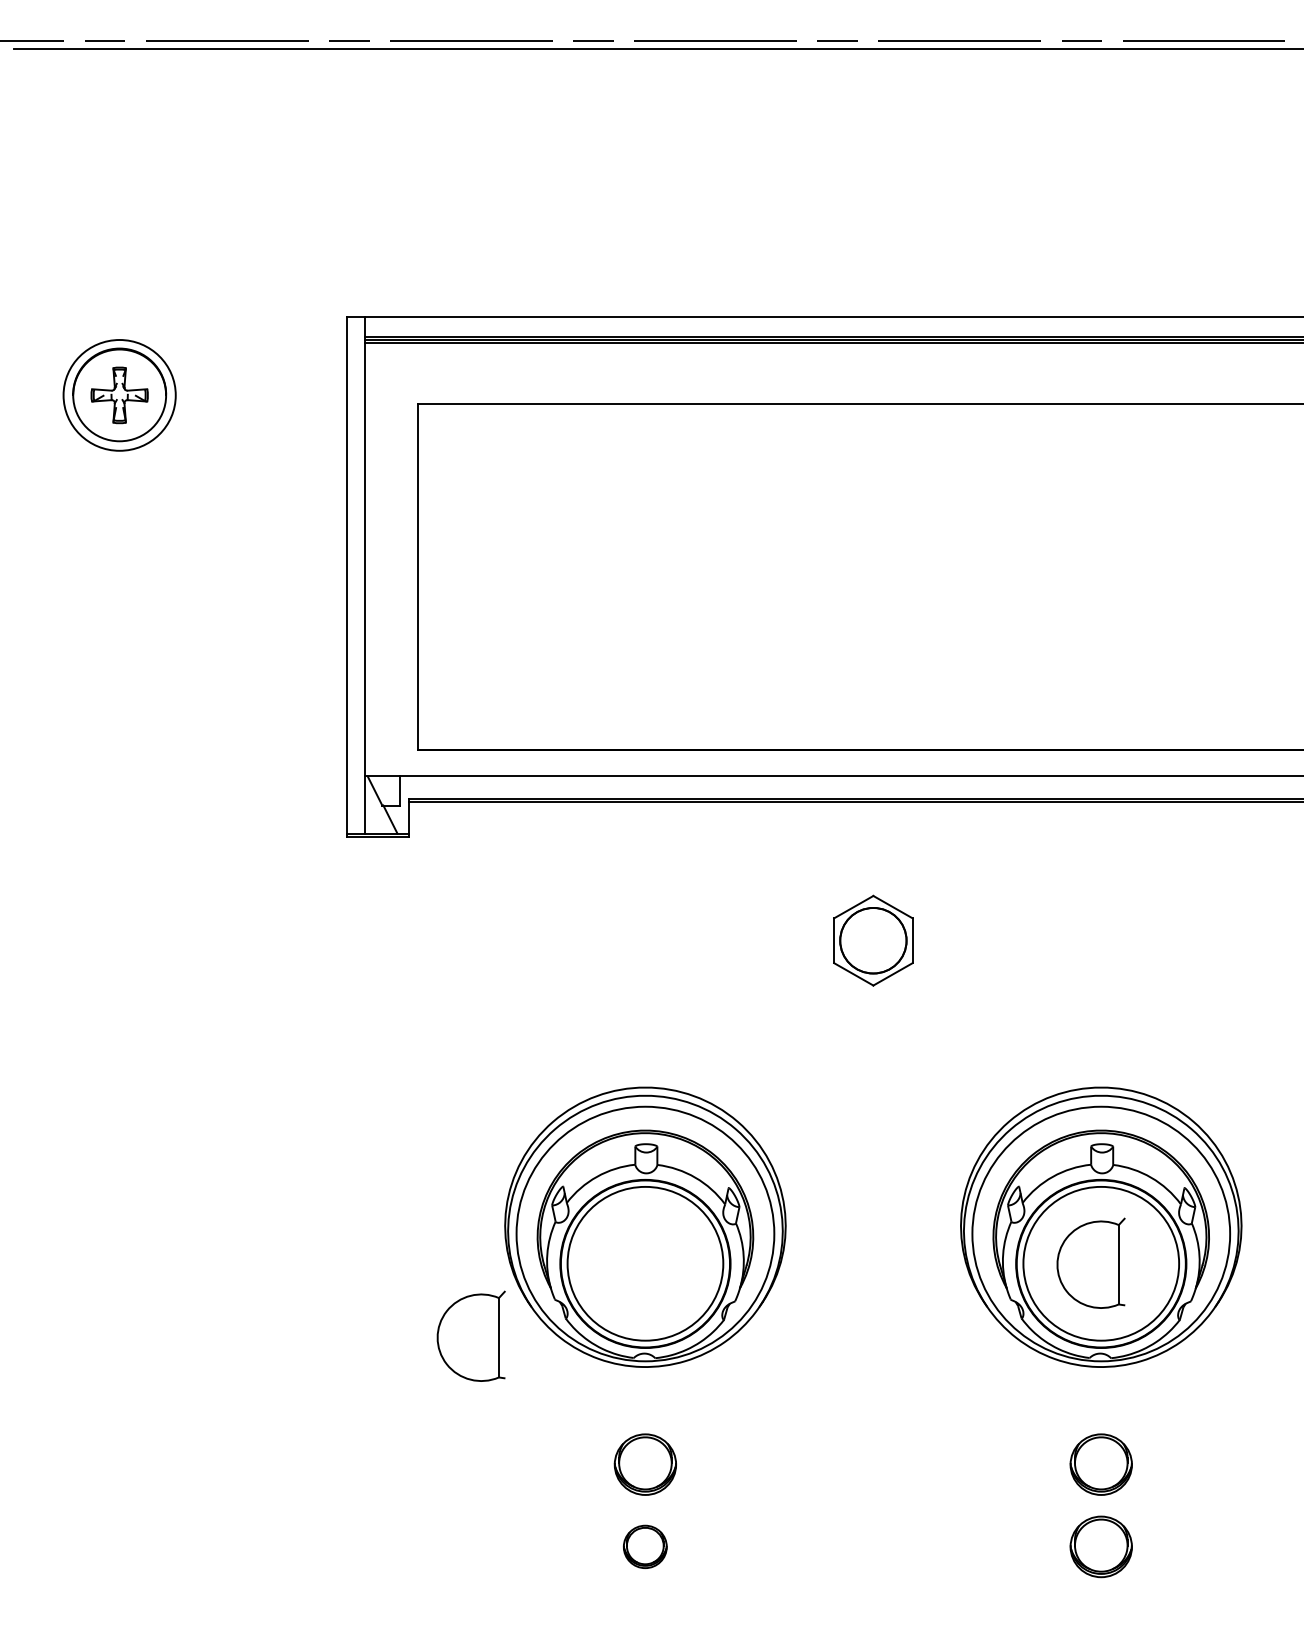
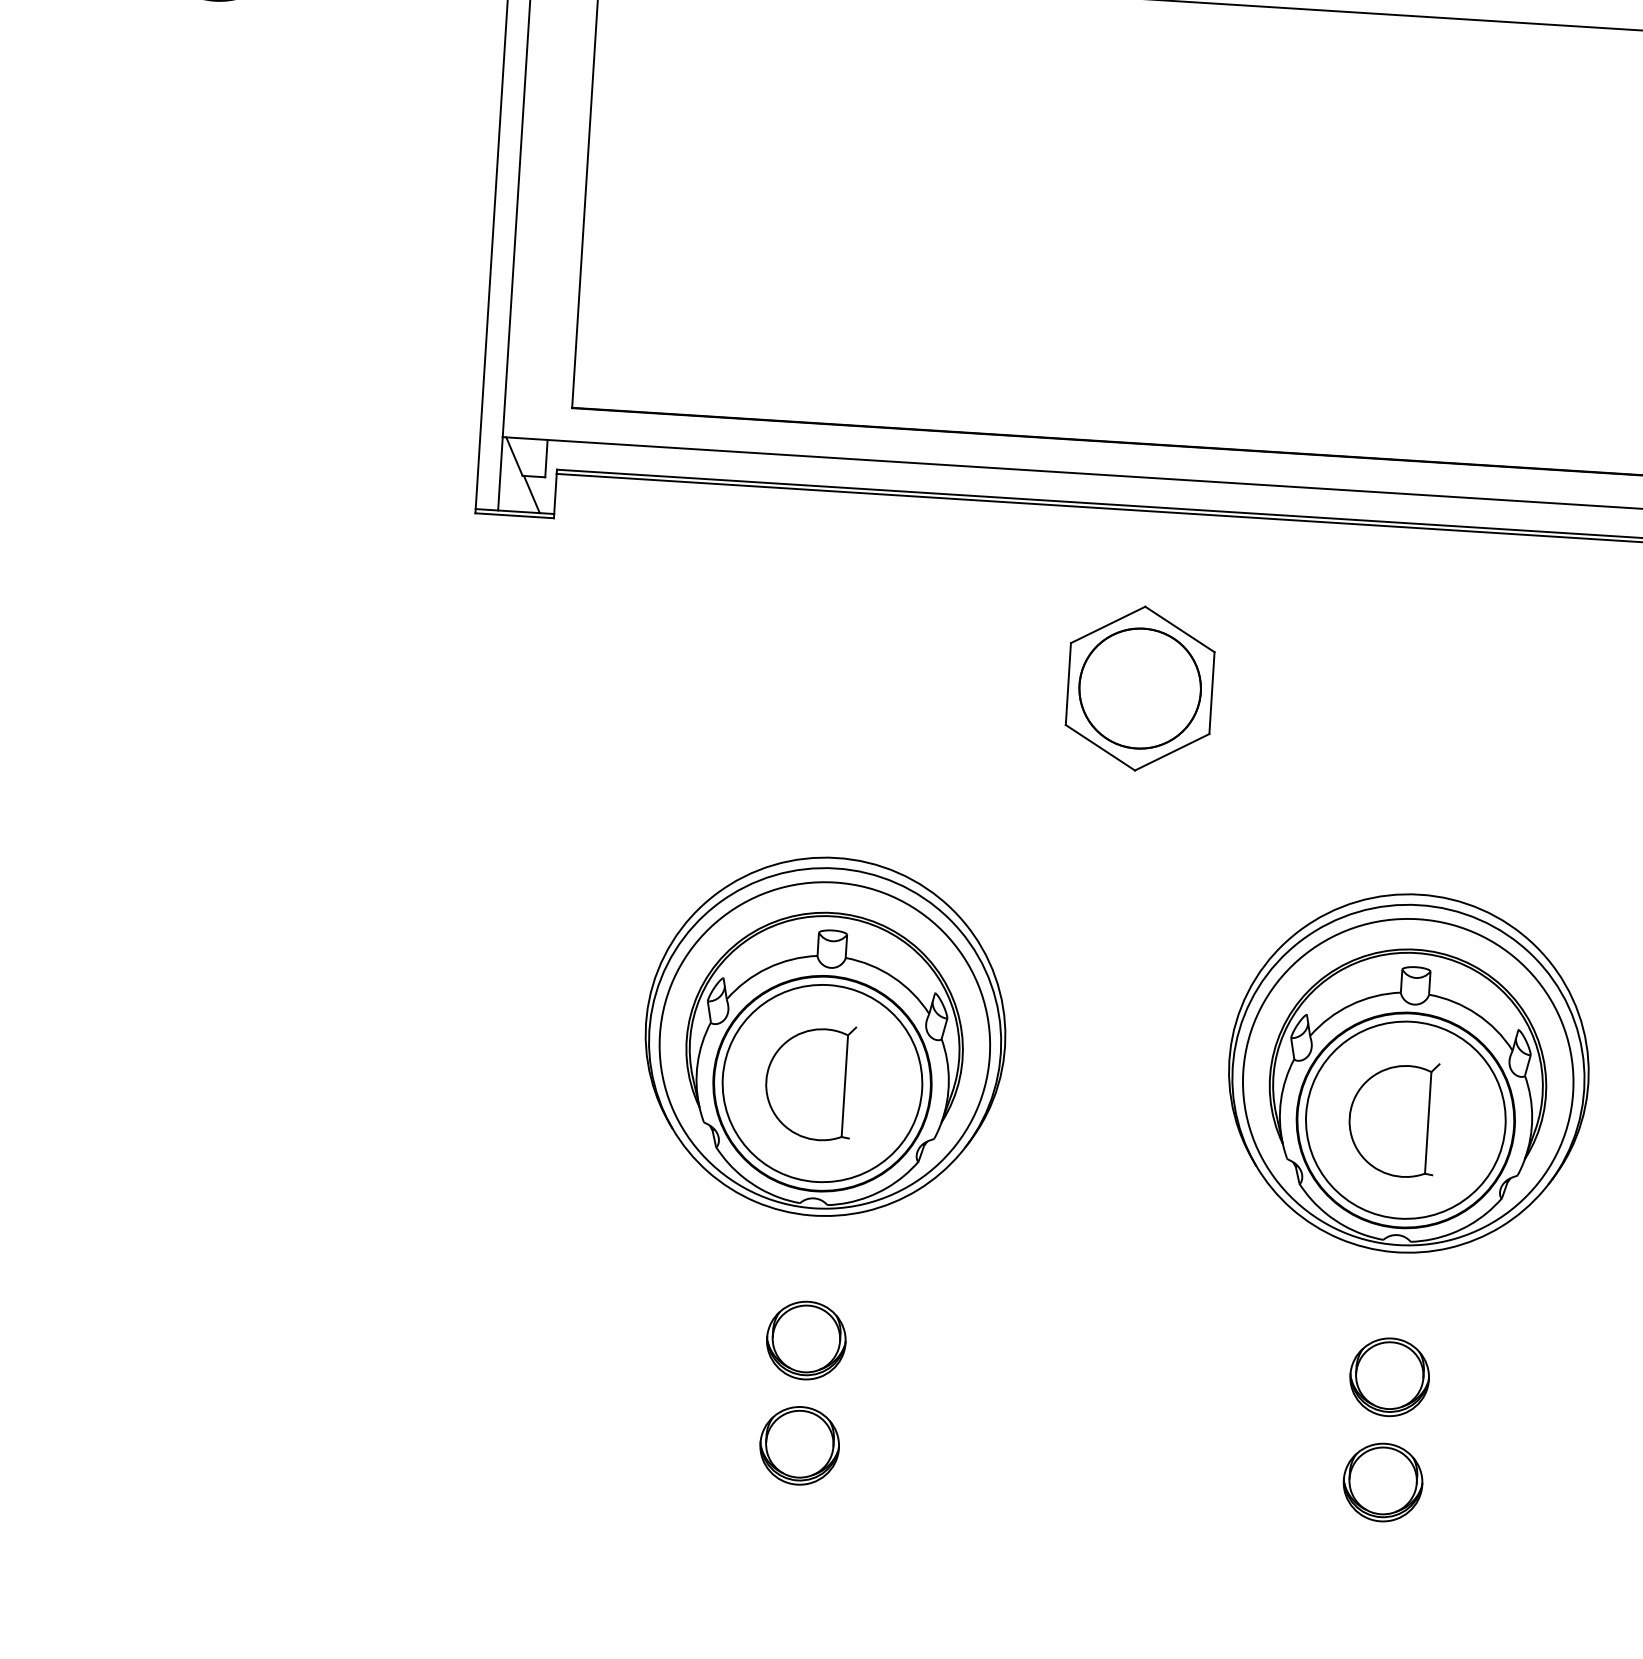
part: (873, 940) -> (1140, 688), size x1.43
part: (470, 1335) -> (808, 1081), moved
part: (644, 1546) -> (798, 1445), size x1.43

